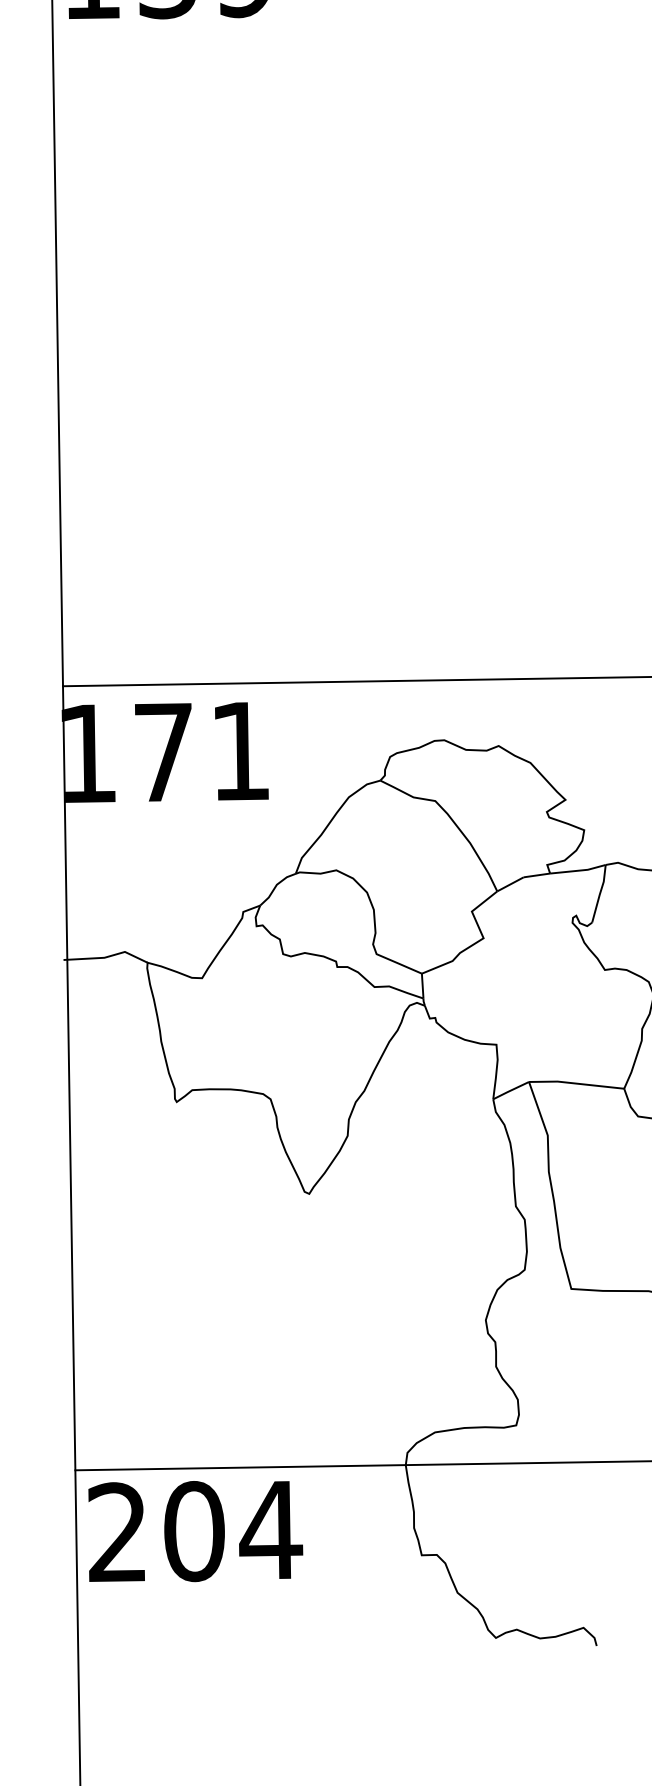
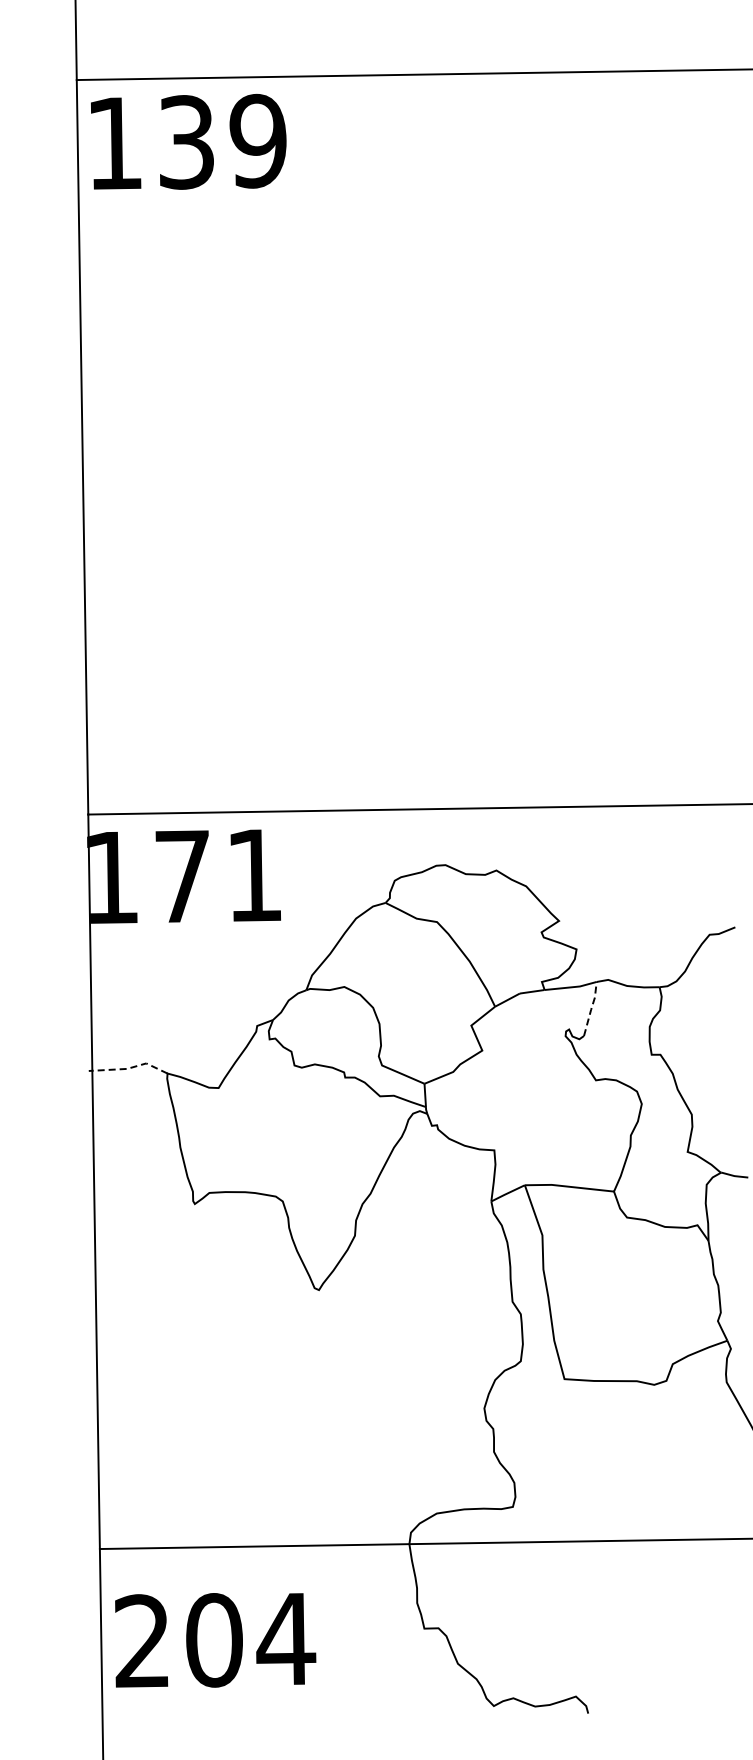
line: (600, 893) -> (591, 1008), solid -> dashed
line: (106, 957) -> (129, 1068), solid -> dashed
text: (195, 1531) -> (215, 1640), moved

